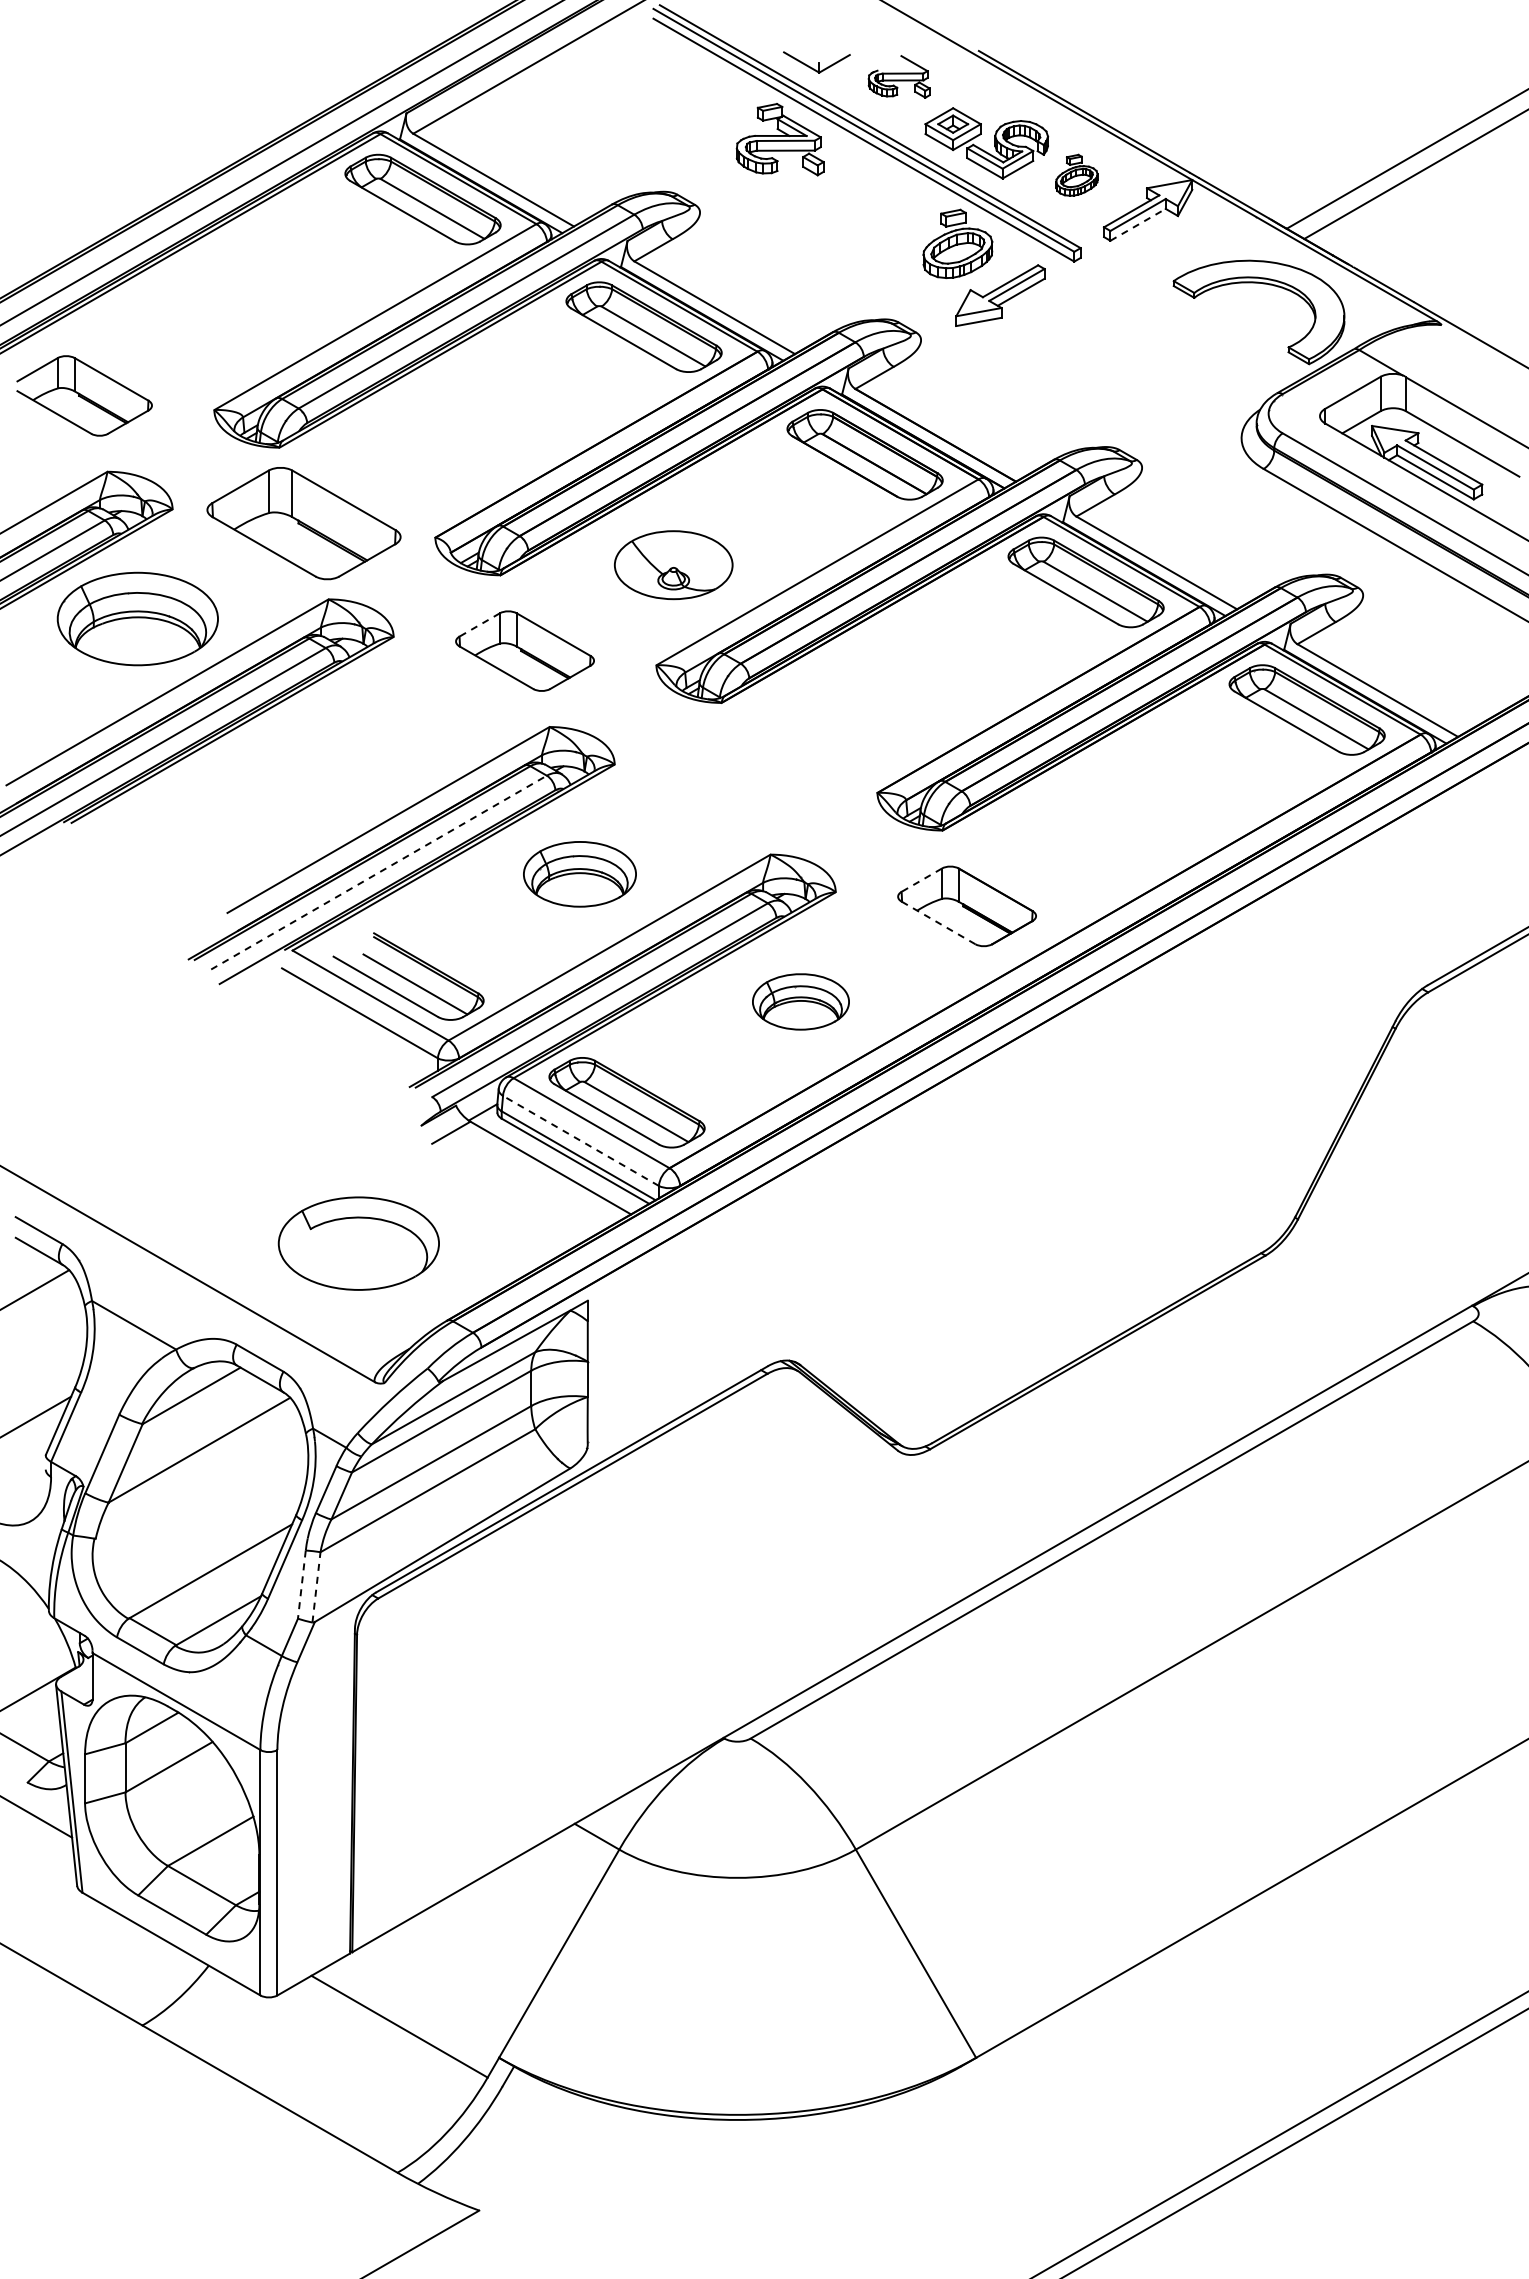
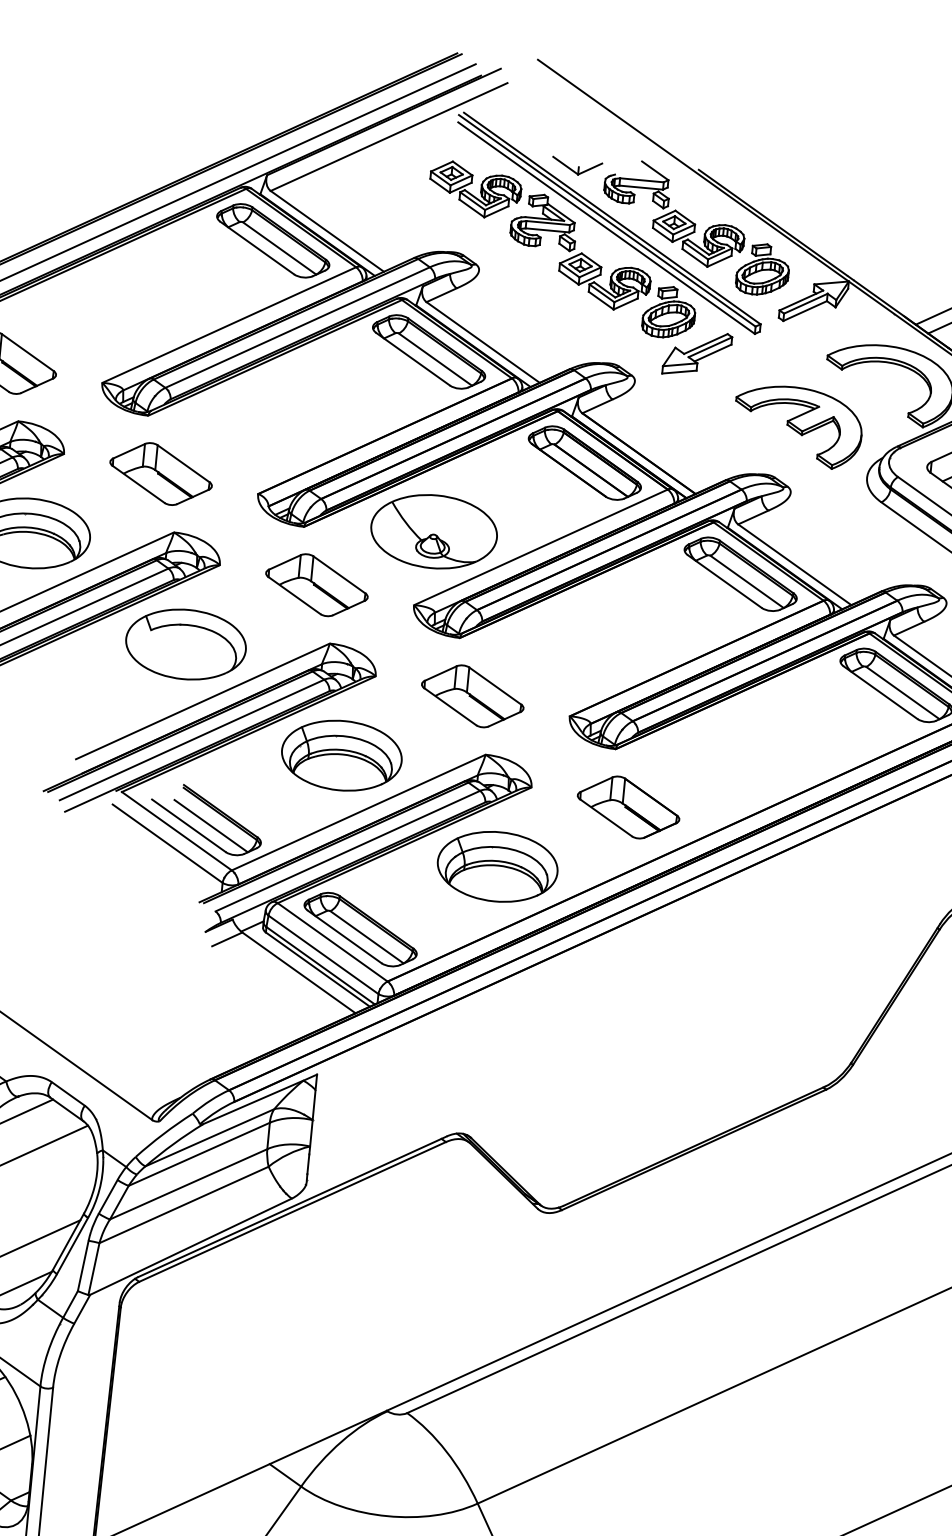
part: (898, 76) -> (636, 183), size x1.43
part: (681, 112) -> (472, 194), added
part: (1076, 175) -> (762, 269), size x1.67
part: (864, 218) -> (601, 286), added
line: (1138, 224) -> (805, 310), dashed -> solid
part: (1143, 378) -> (798, 426), added
part: (303, 523) -> (160, 474), size x0.71
part: (673, 564) -> (433, 531), size x1.43
line: (479, 625) -> (284, 562), dashed -> solid
part: (745, 778) -> (472, 696), added
line: (379, 872) -> (192, 739), dashed -> solid
part: (579, 874) -> (341, 755), size x1.43
line: (921, 880) -> (596, 784), dashed -> solid
line: (938, 922) -> (606, 817), dashed -> solid
part: (800, 1001) -> (497, 866), size x1.67
line: (580, 1140) -> (323, 954), dashed -> solid
part: (358, 1243) -> (185, 644), moved
line: (301, 1585) -> (82, 1266), dashed -> solid
line: (316, 1586) -> (94, 1268), dashed -> solid

